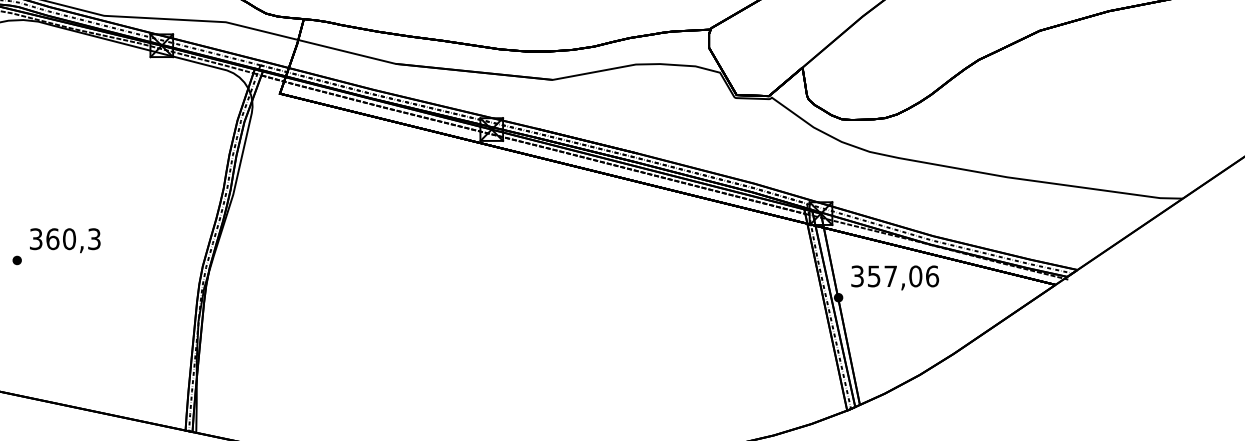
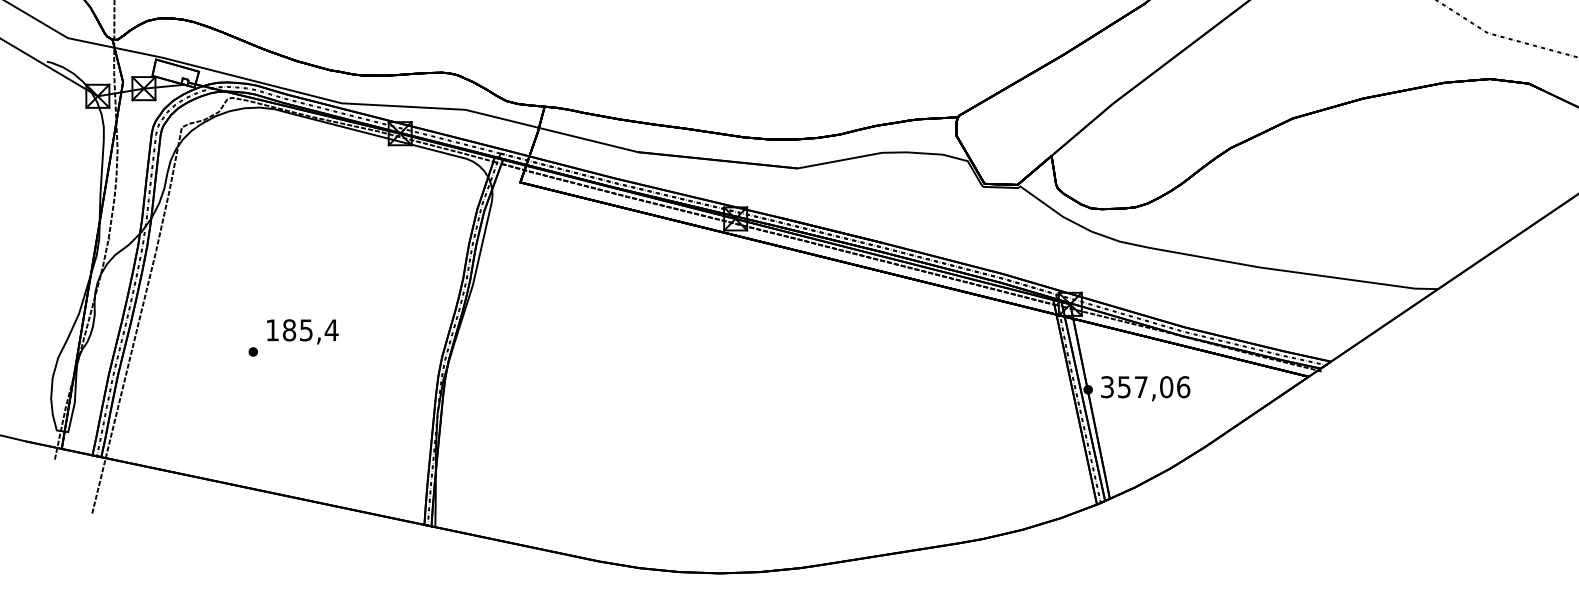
text: (65, 239) -> (302, 330), 360,3 -> 185,4
text: (894, 277) -> (1145, 388), moved

